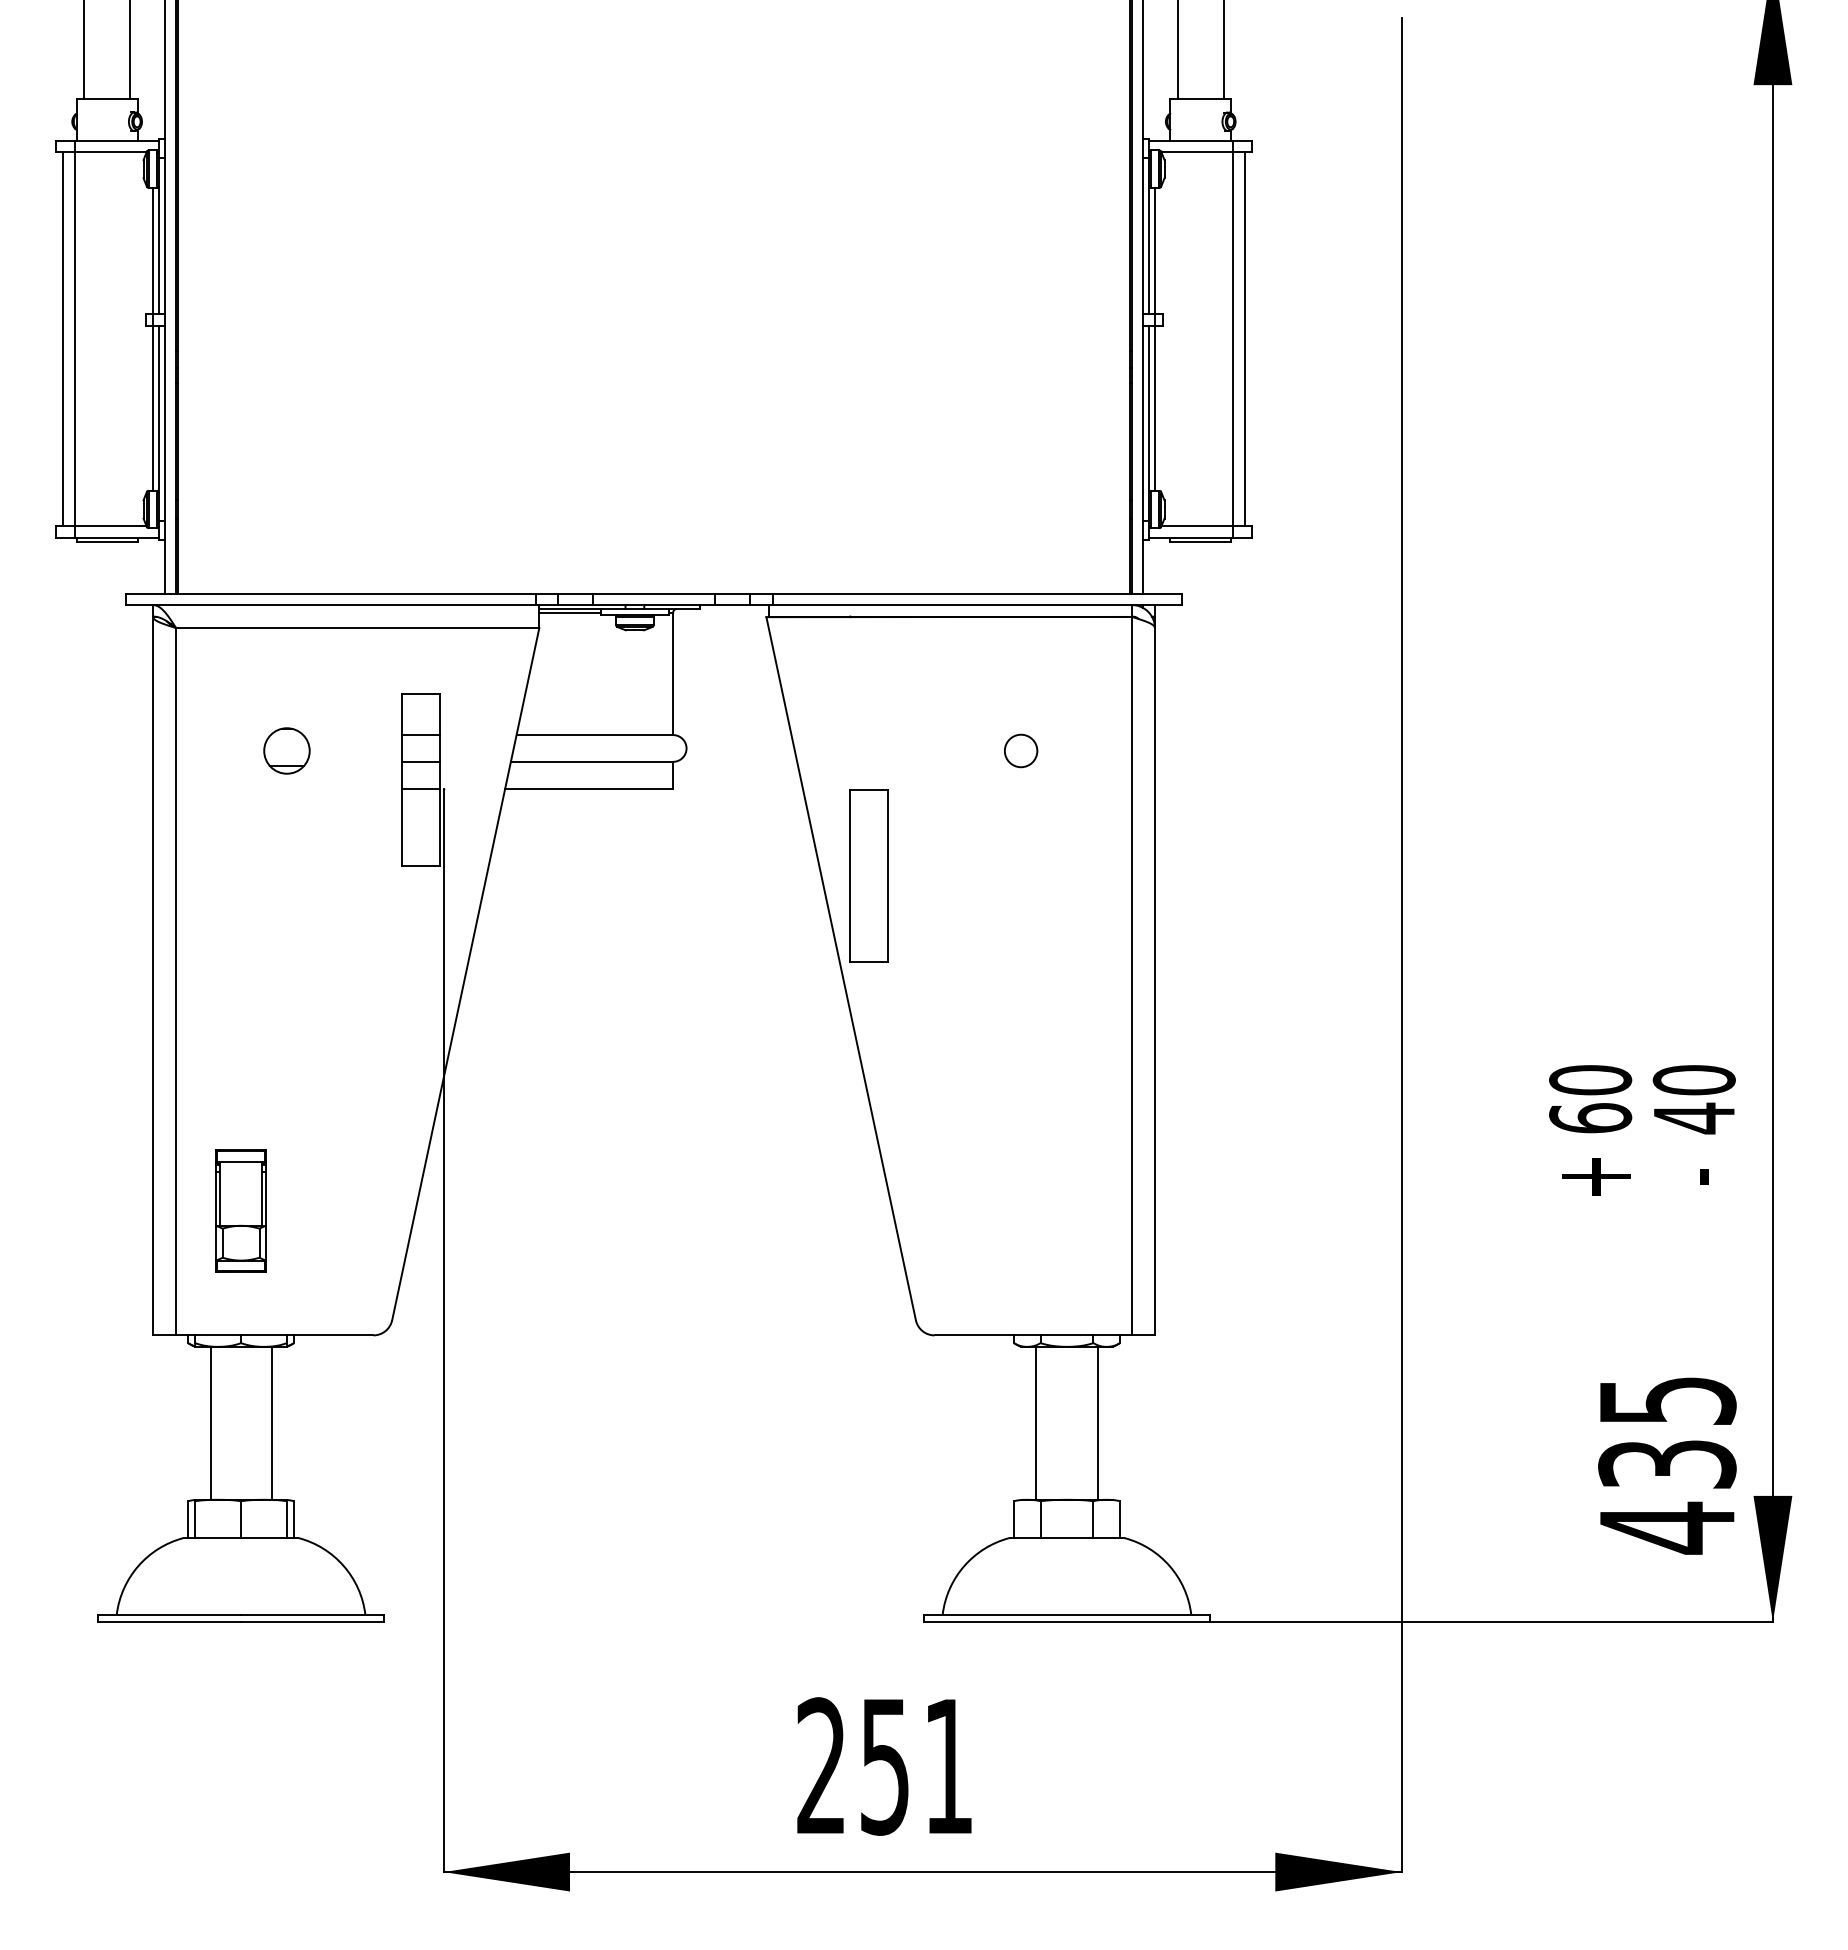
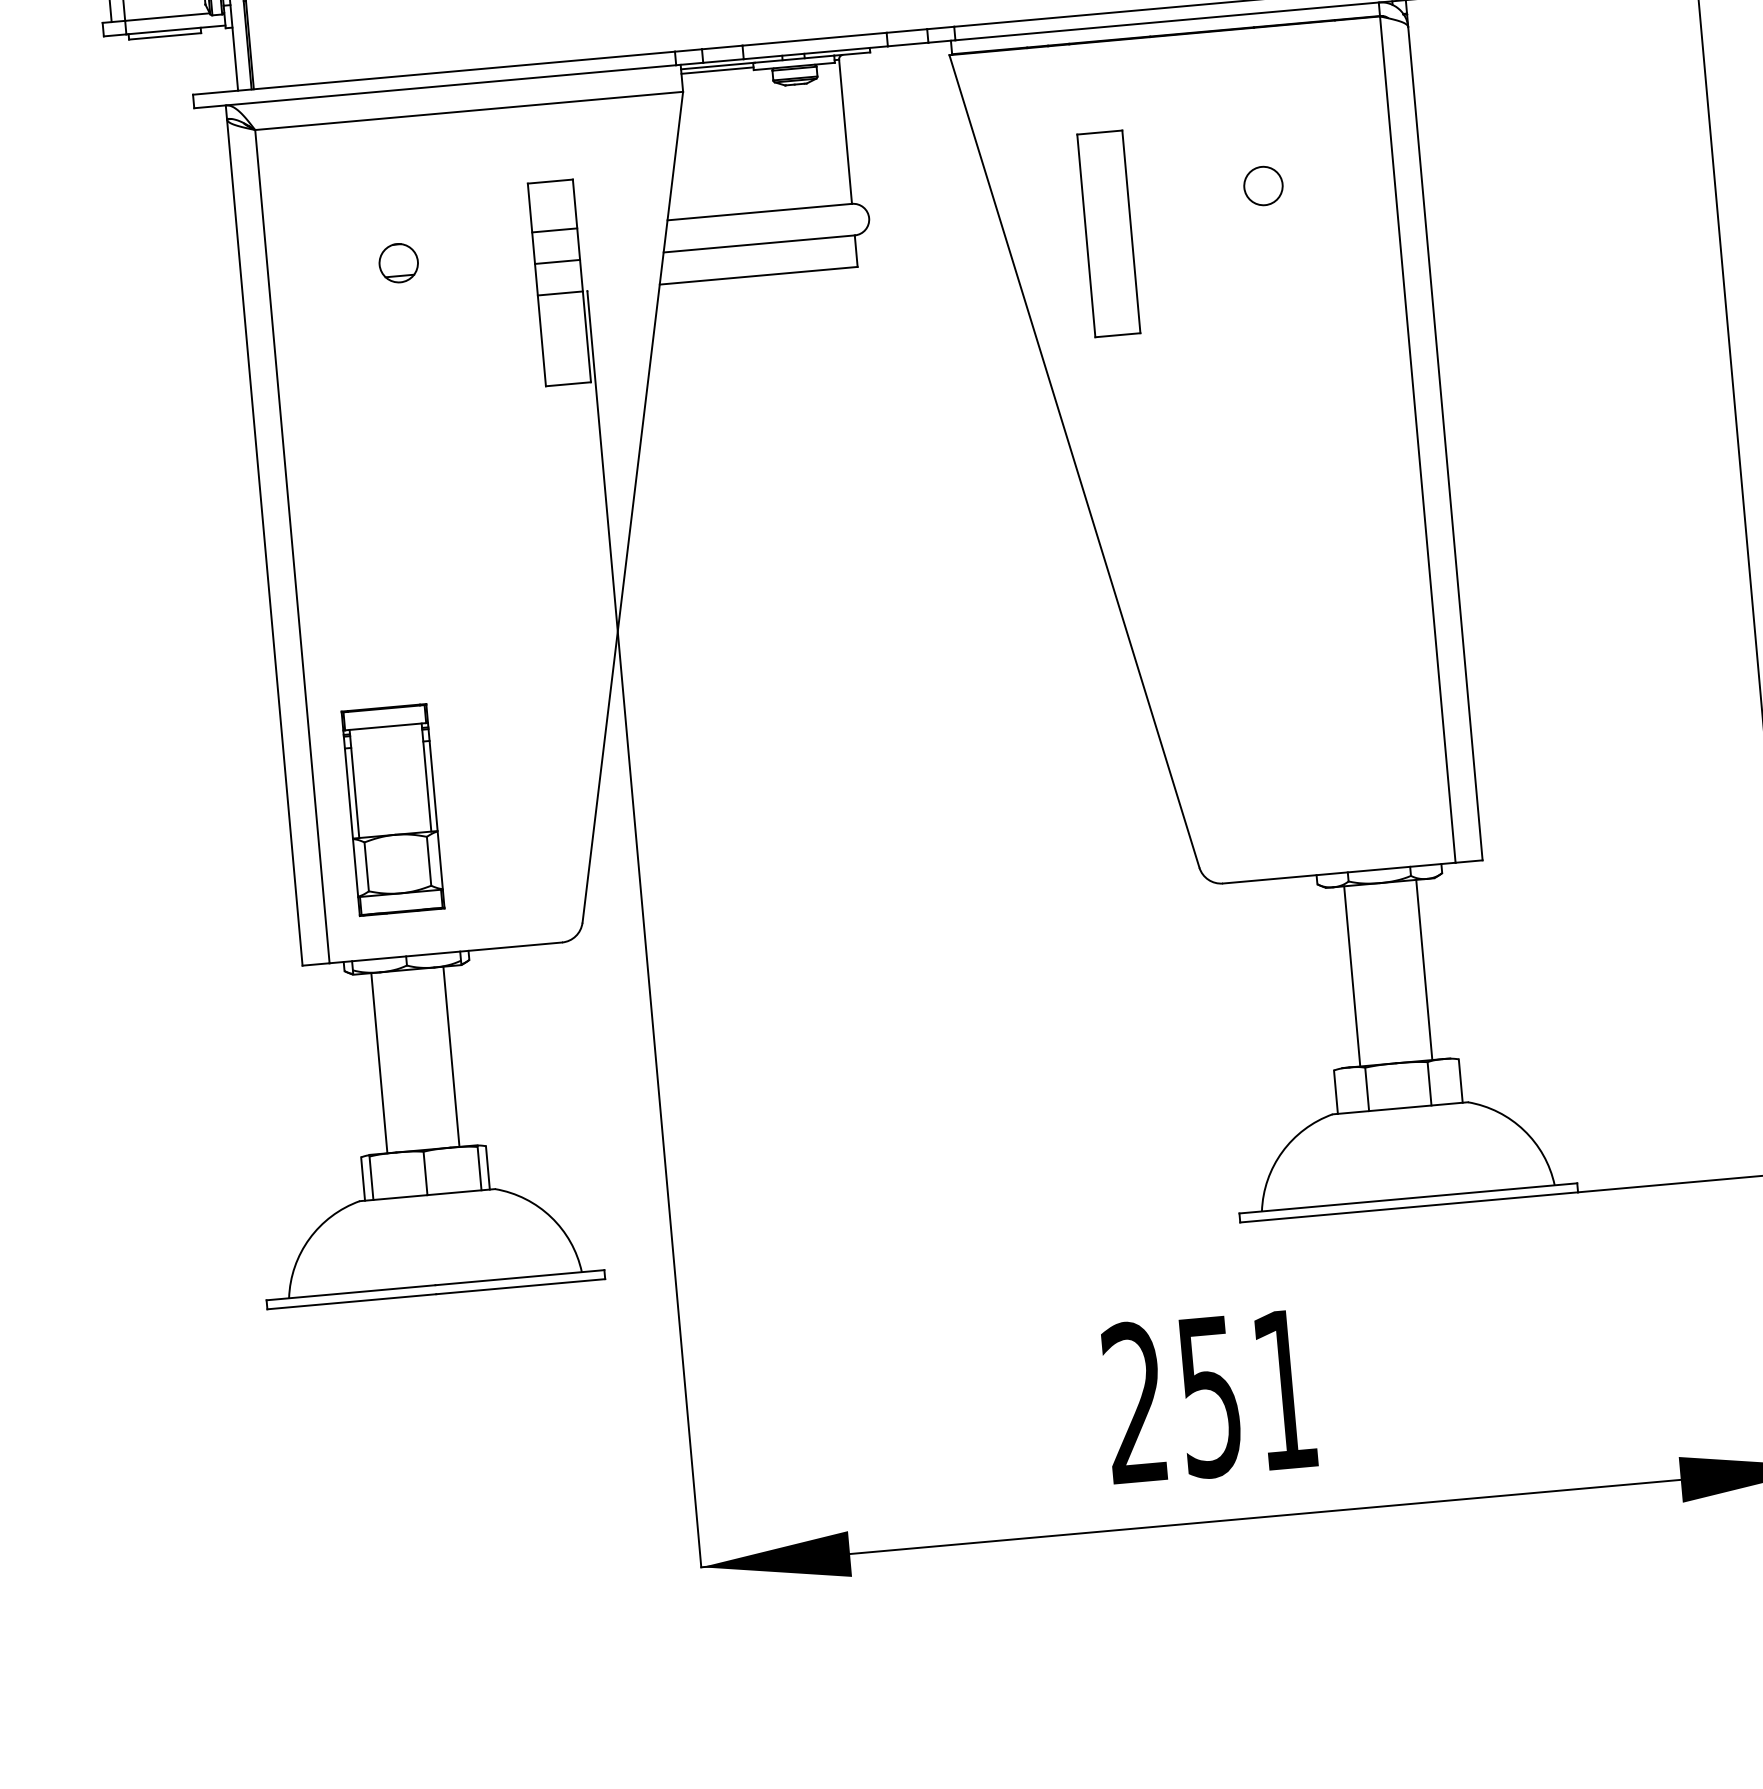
part: (286, 750) -> (398, 262), size x0.71
part: (868, 875) -> (1107, 233), moved
part: (240, 1210) -> (392, 809), size x1.43

